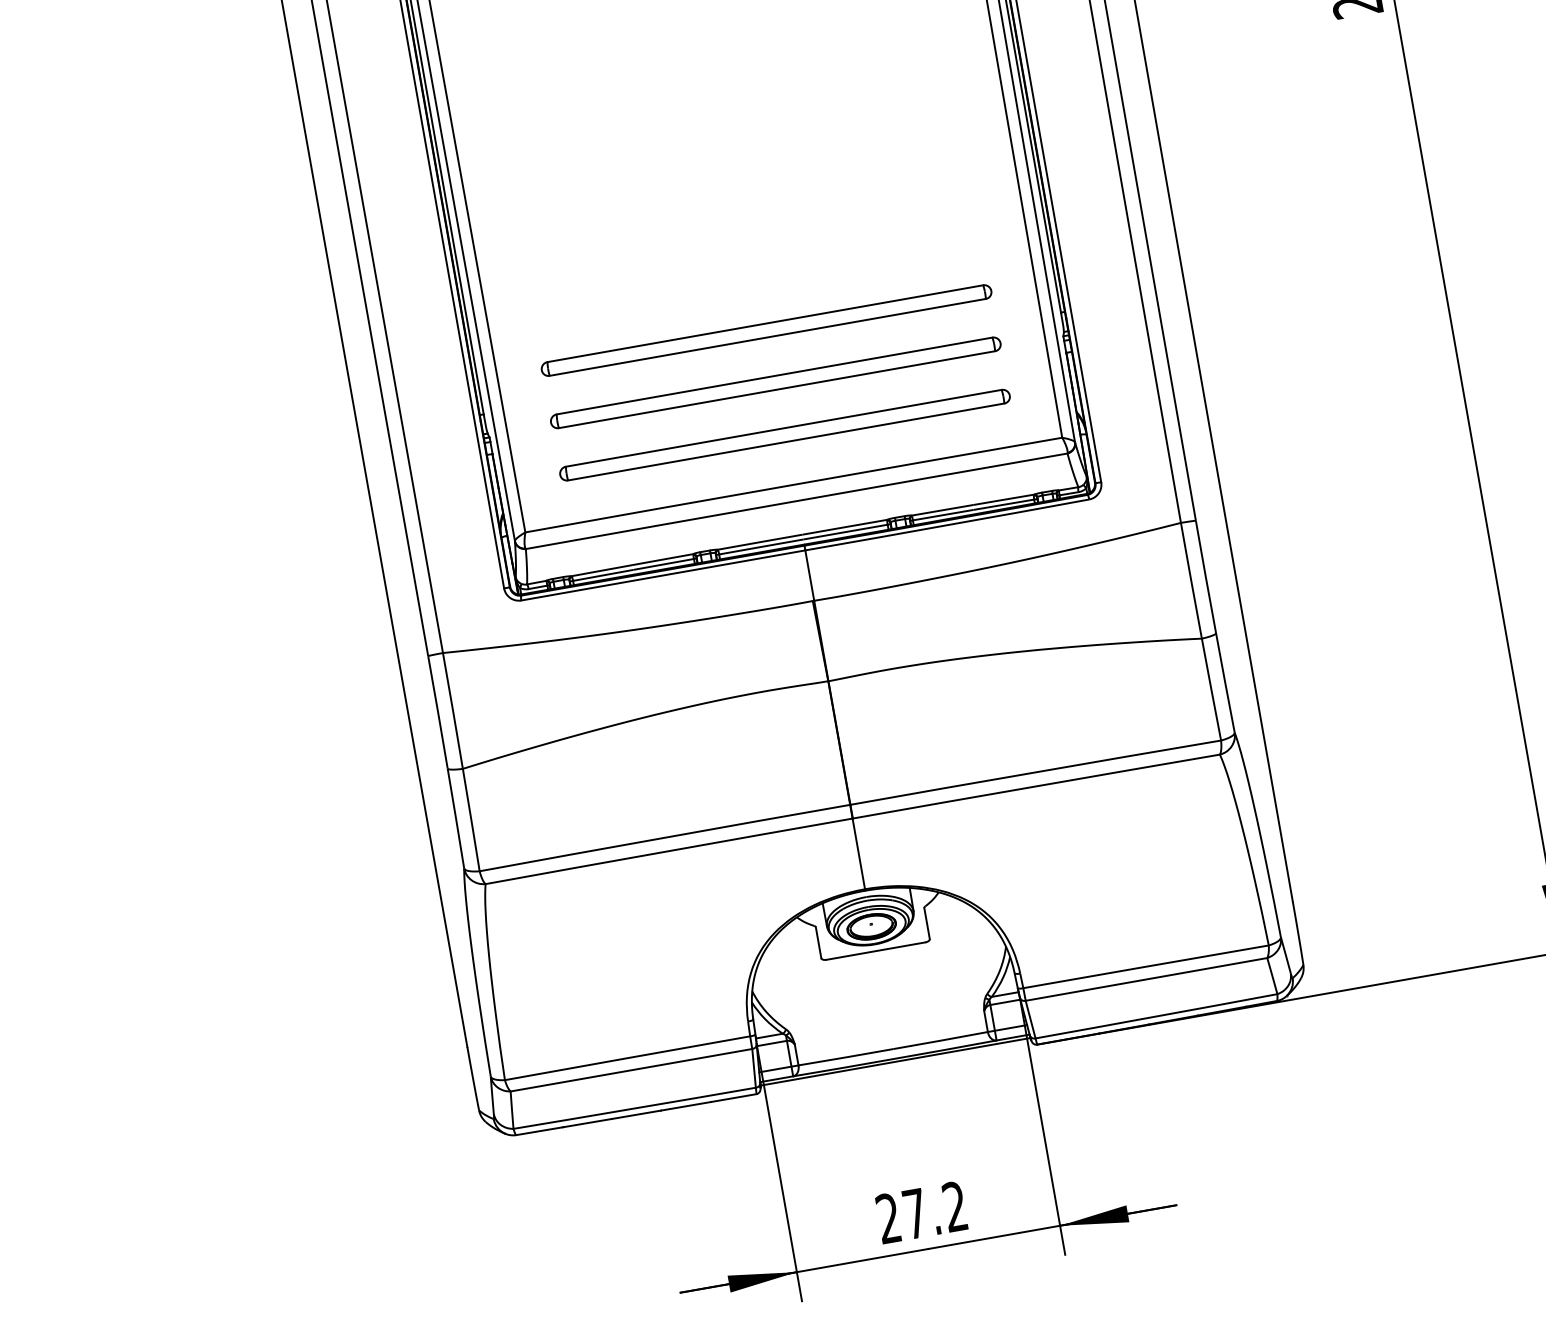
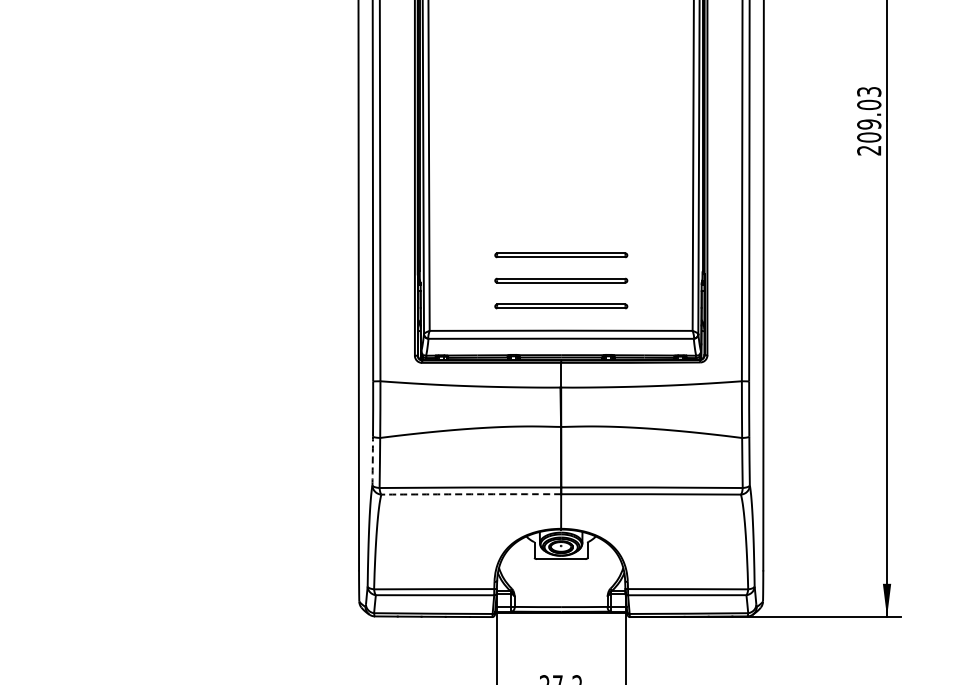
part: (767, 331) -> (561, 255), size x0.6
part: (776, 382) -> (561, 280), size x0.6
part: (785, 435) -> (561, 306), size x0.6
arc: (455, 819) -> (372, 461), solid -> dashed
arc: (669, 851) -> (471, 494), solid -> dashed

